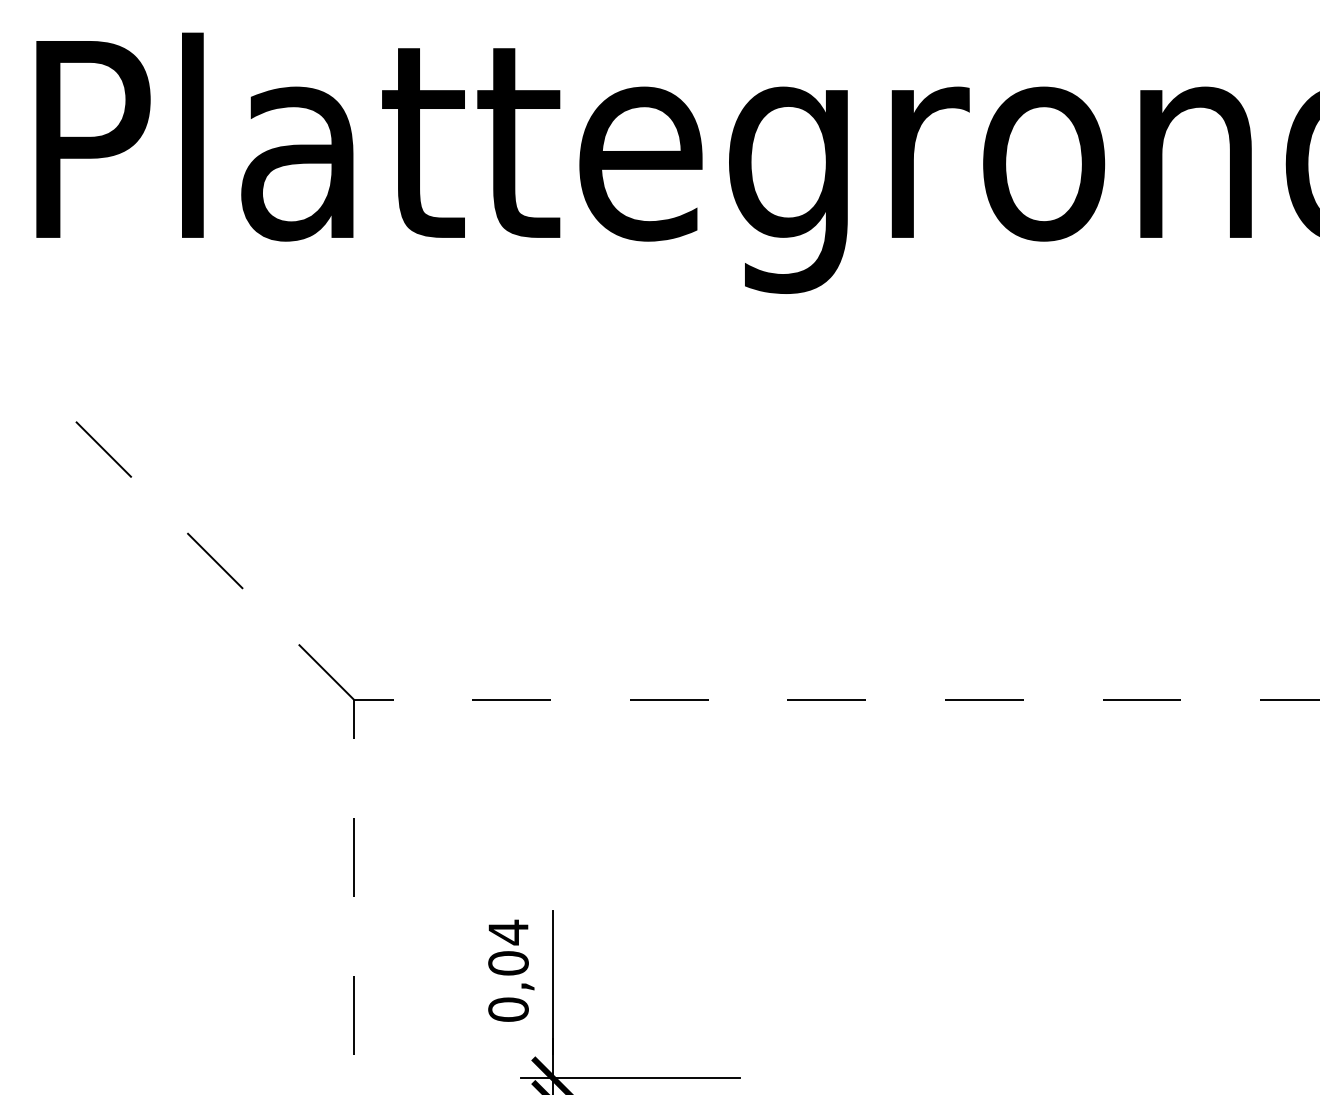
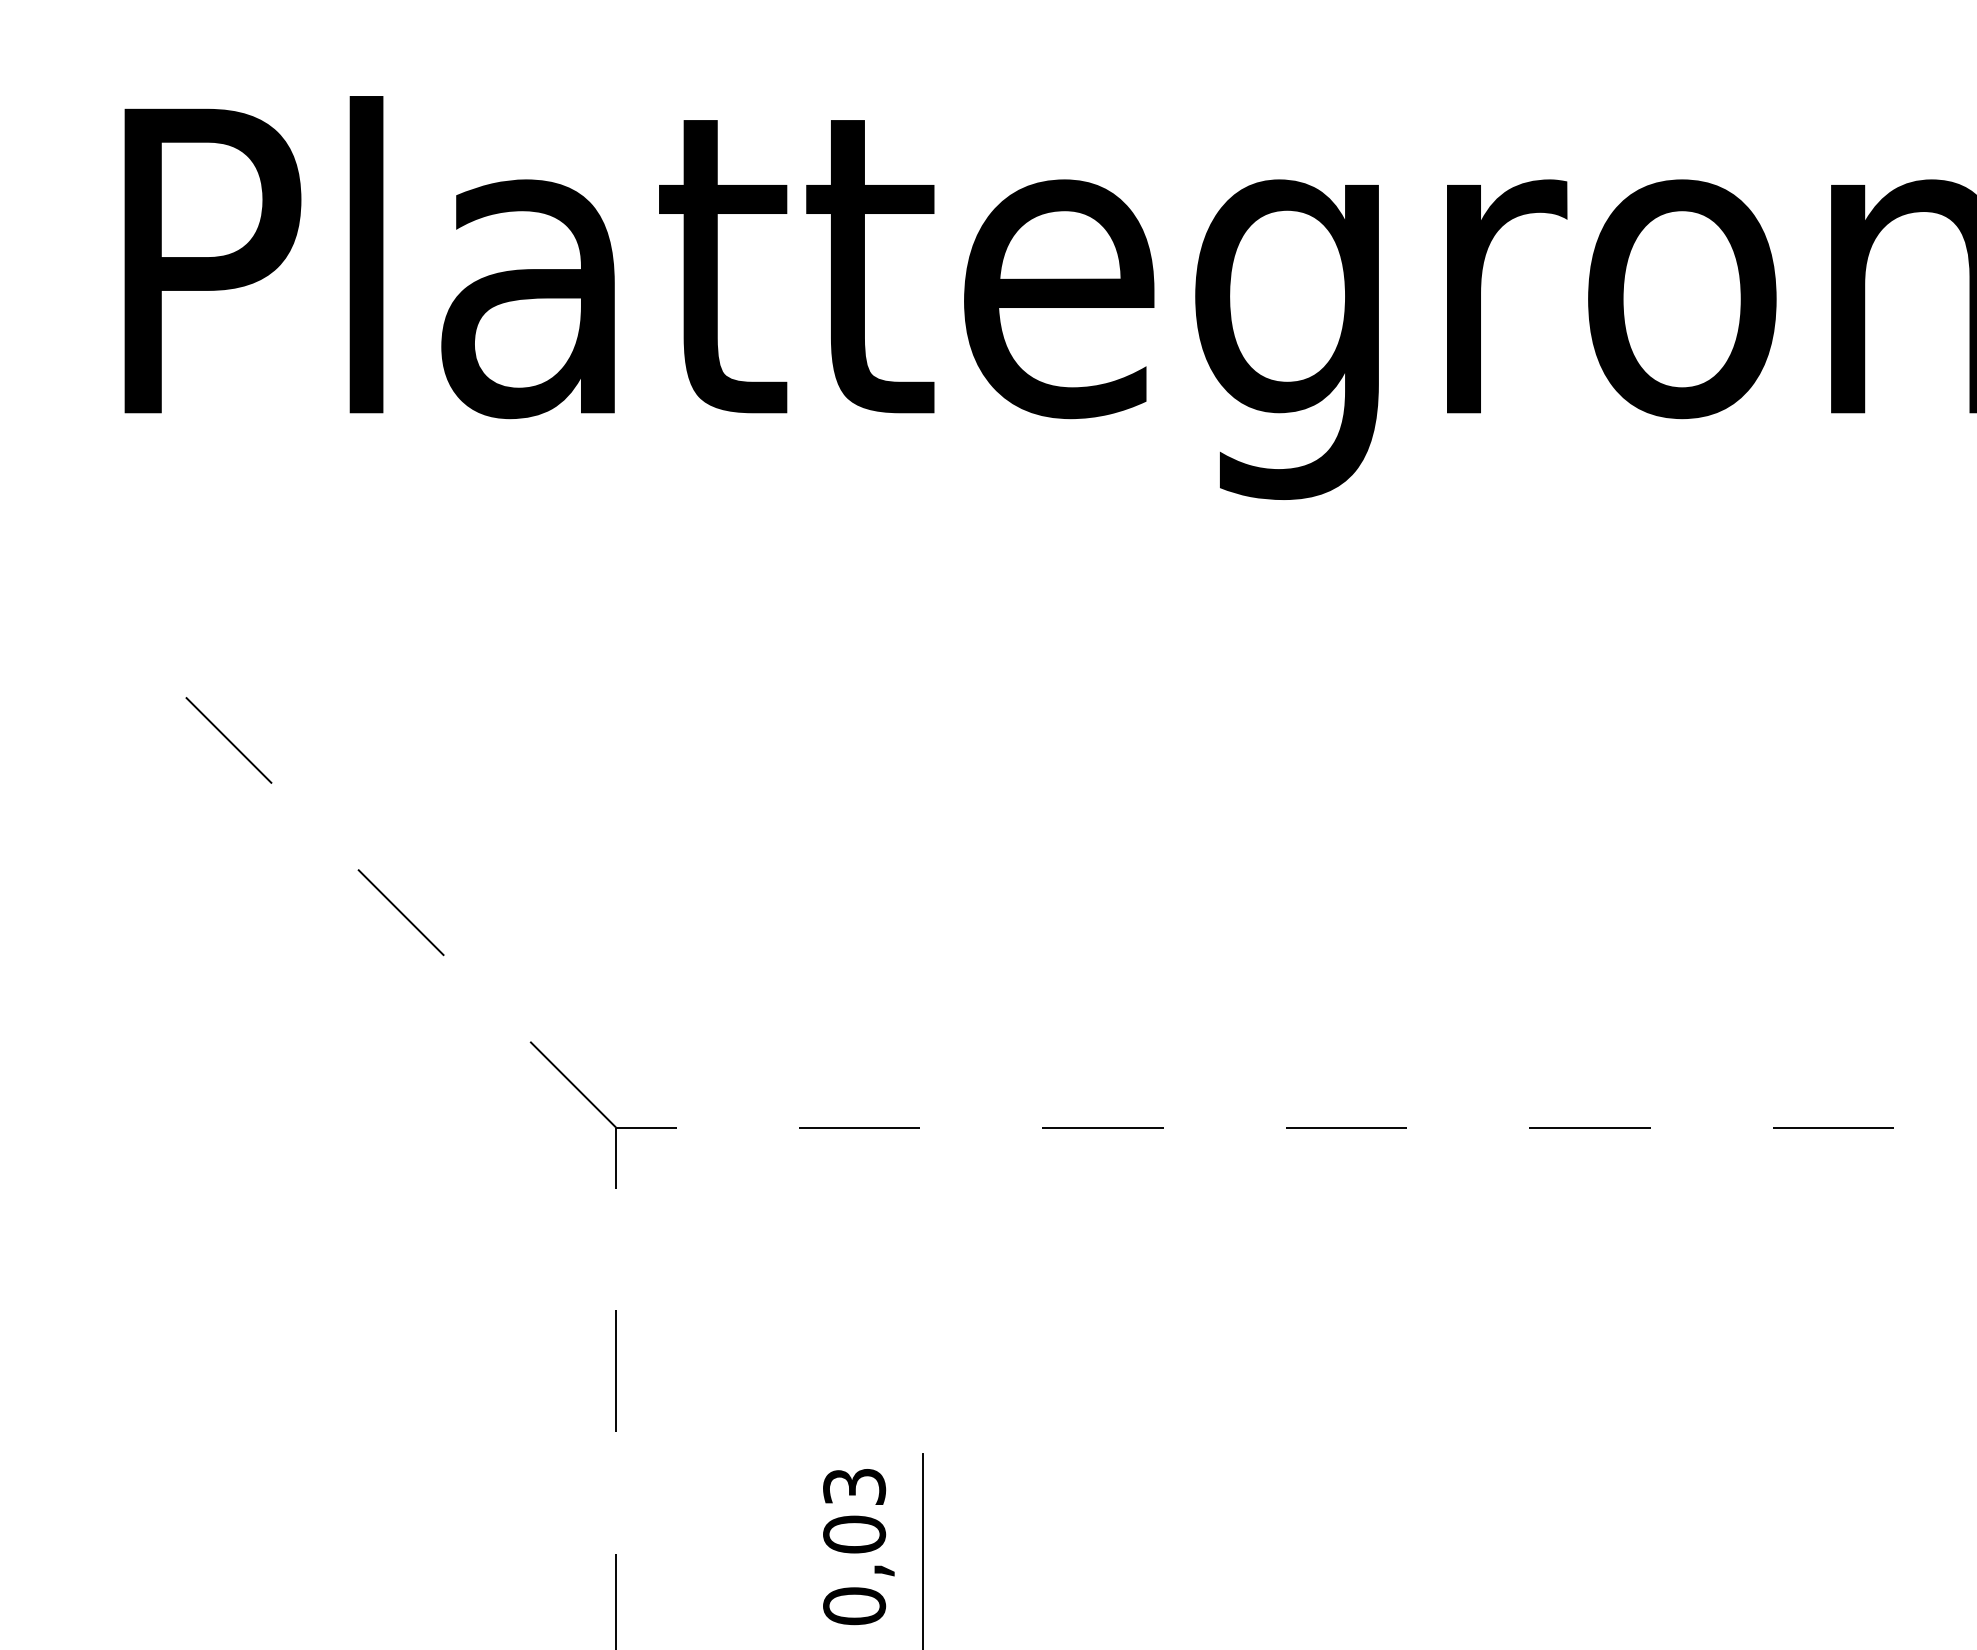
text: (508, 932) -> (854, 1486), 0,04 -> 0,03

